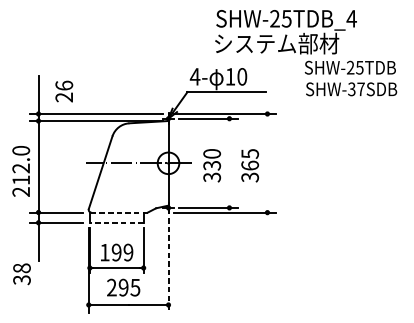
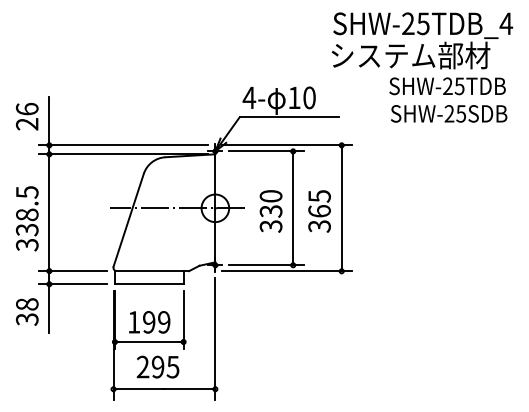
text: (286, 31) -> (422, 40), moved
text: (356, 89) -> (455, 113), SHW-37SDB -> SHW-25SDB
text: (64, 91) -> (27, 116), moved
line: (229, 163) -> (293, 208), added
line: (267, 163) -> (341, 208), added
text: (20, 171) -> (26, 218), 212.0 -> 338.5
line: (118, 212) -> (151, 271), dashed -> solid
line: (116, 222) -> (148, 284), dashed -> solid
line: (168, 265) -> (215, 338), dashed -> solid
text: (22, 273) -> (27, 311), moved

